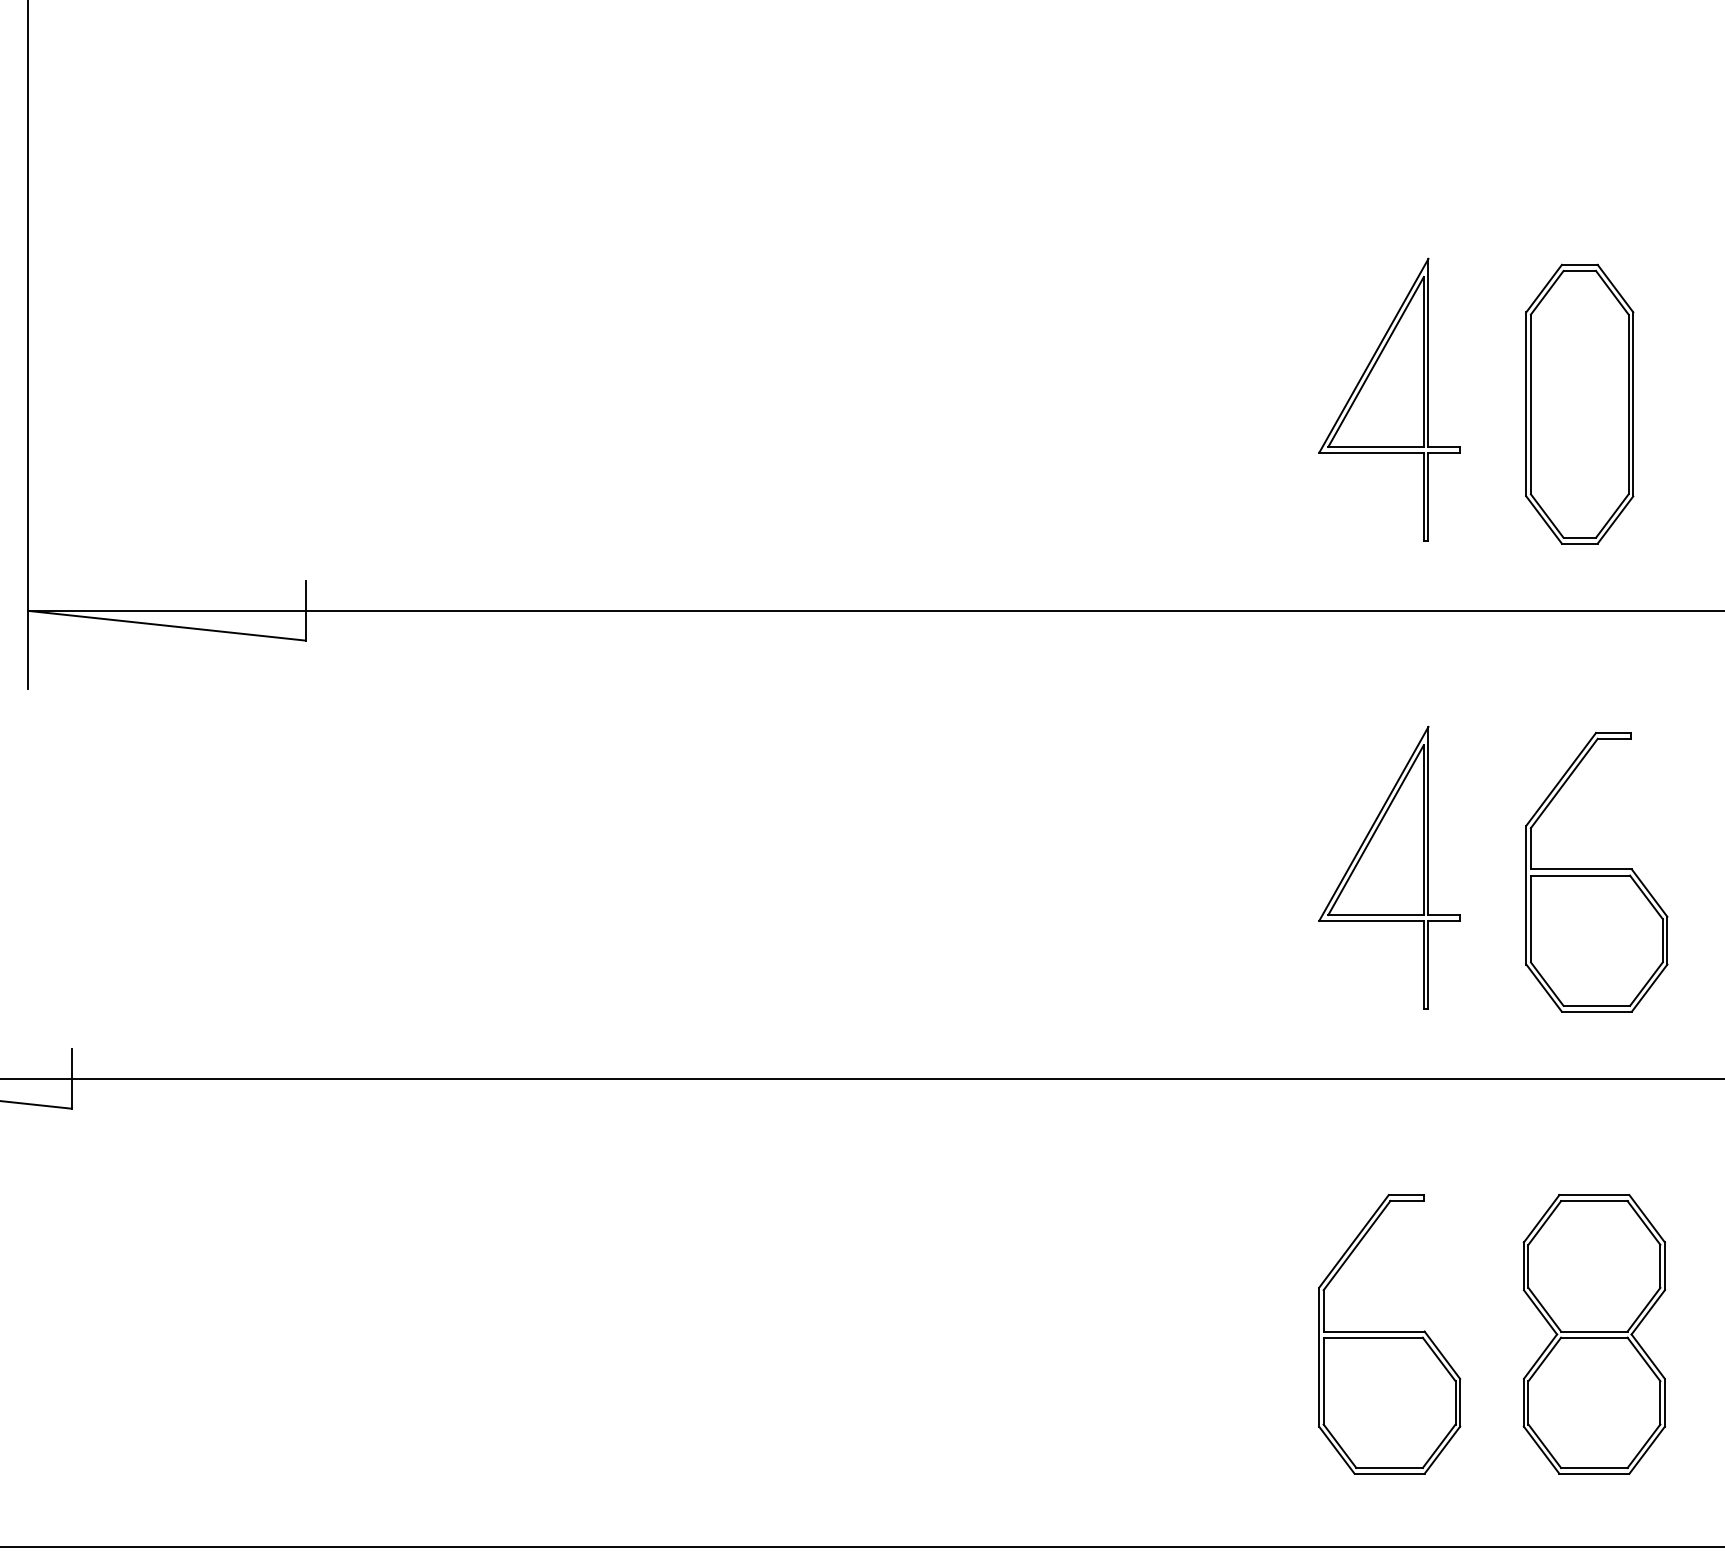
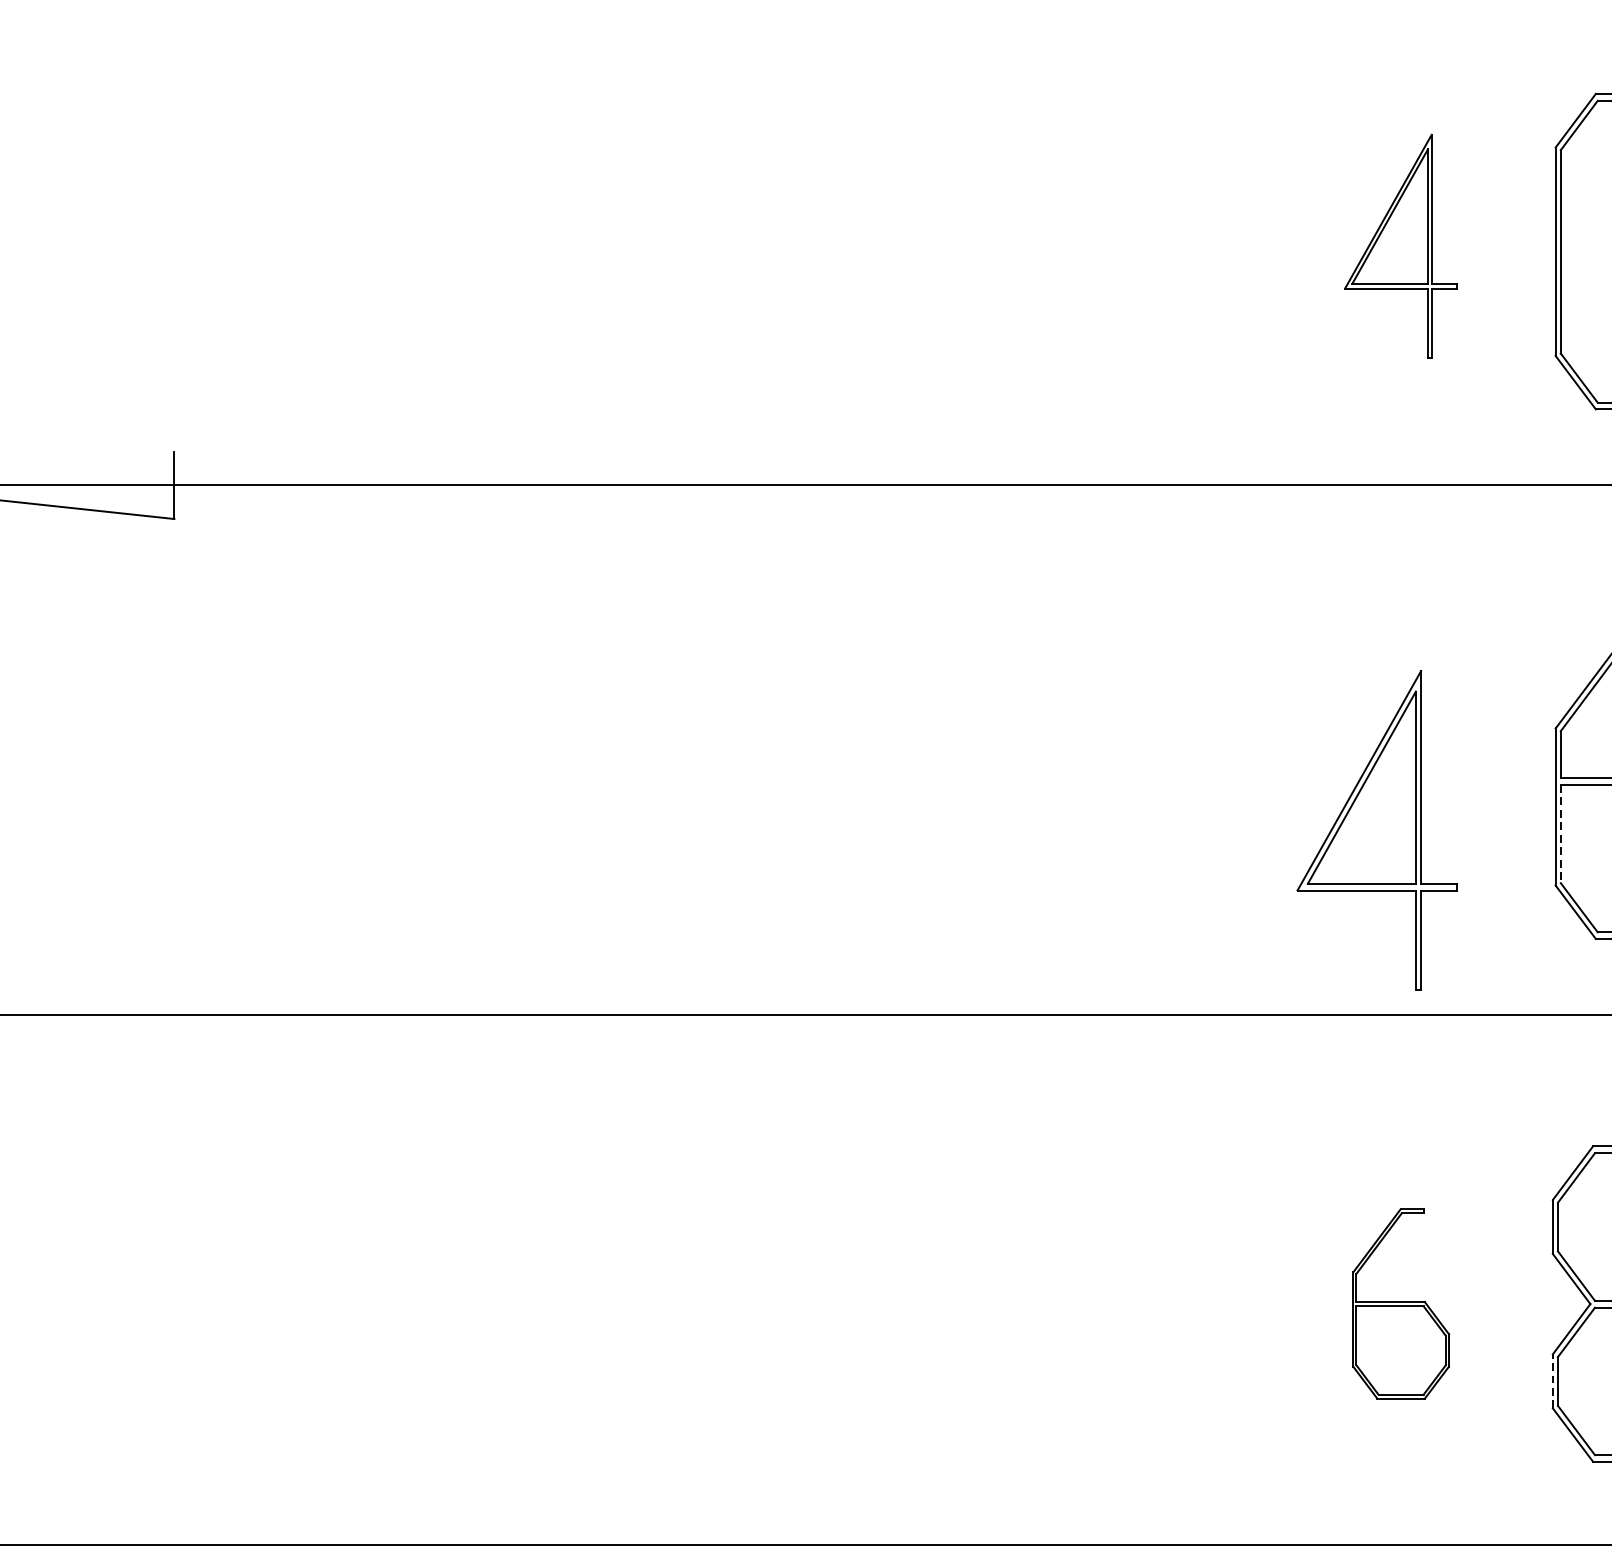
part: (1389, 399) -> (1400, 246), size x0.7
part: (1389, 867) -> (1377, 830), moved
line: (1530, 919) -> (1560, 834), solid -> dashed
part: (1389, 1334) -> (1400, 1304), size x0.6
line: (1523, 1402) -> (1552, 1381), solid -> dashed

